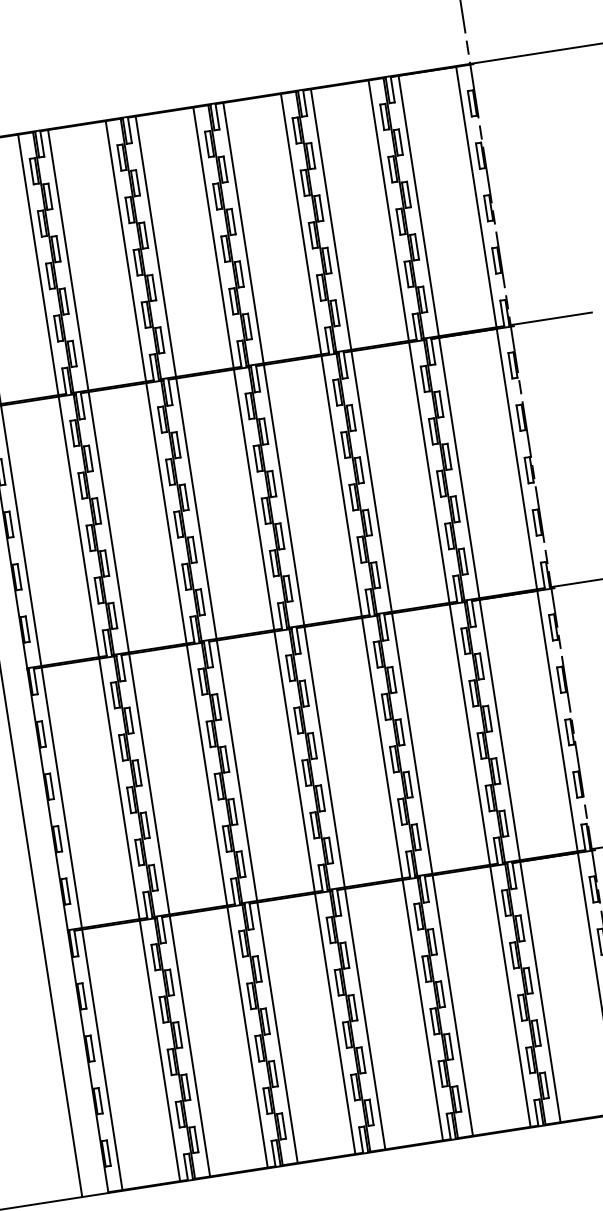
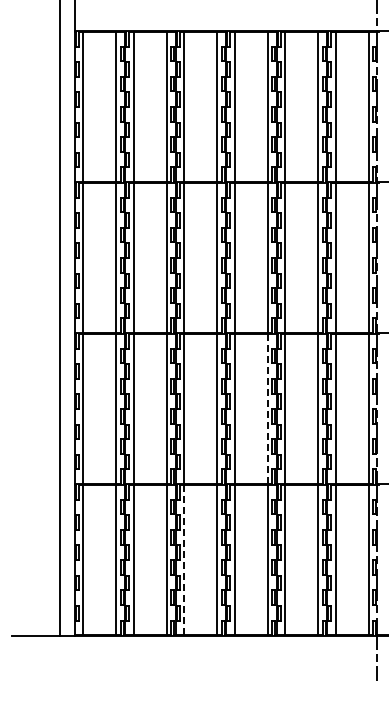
line: (381, 747) -> (267, 408), solid -> dashed
line: (277, 1031) -> (184, 559), solid -> dashed

